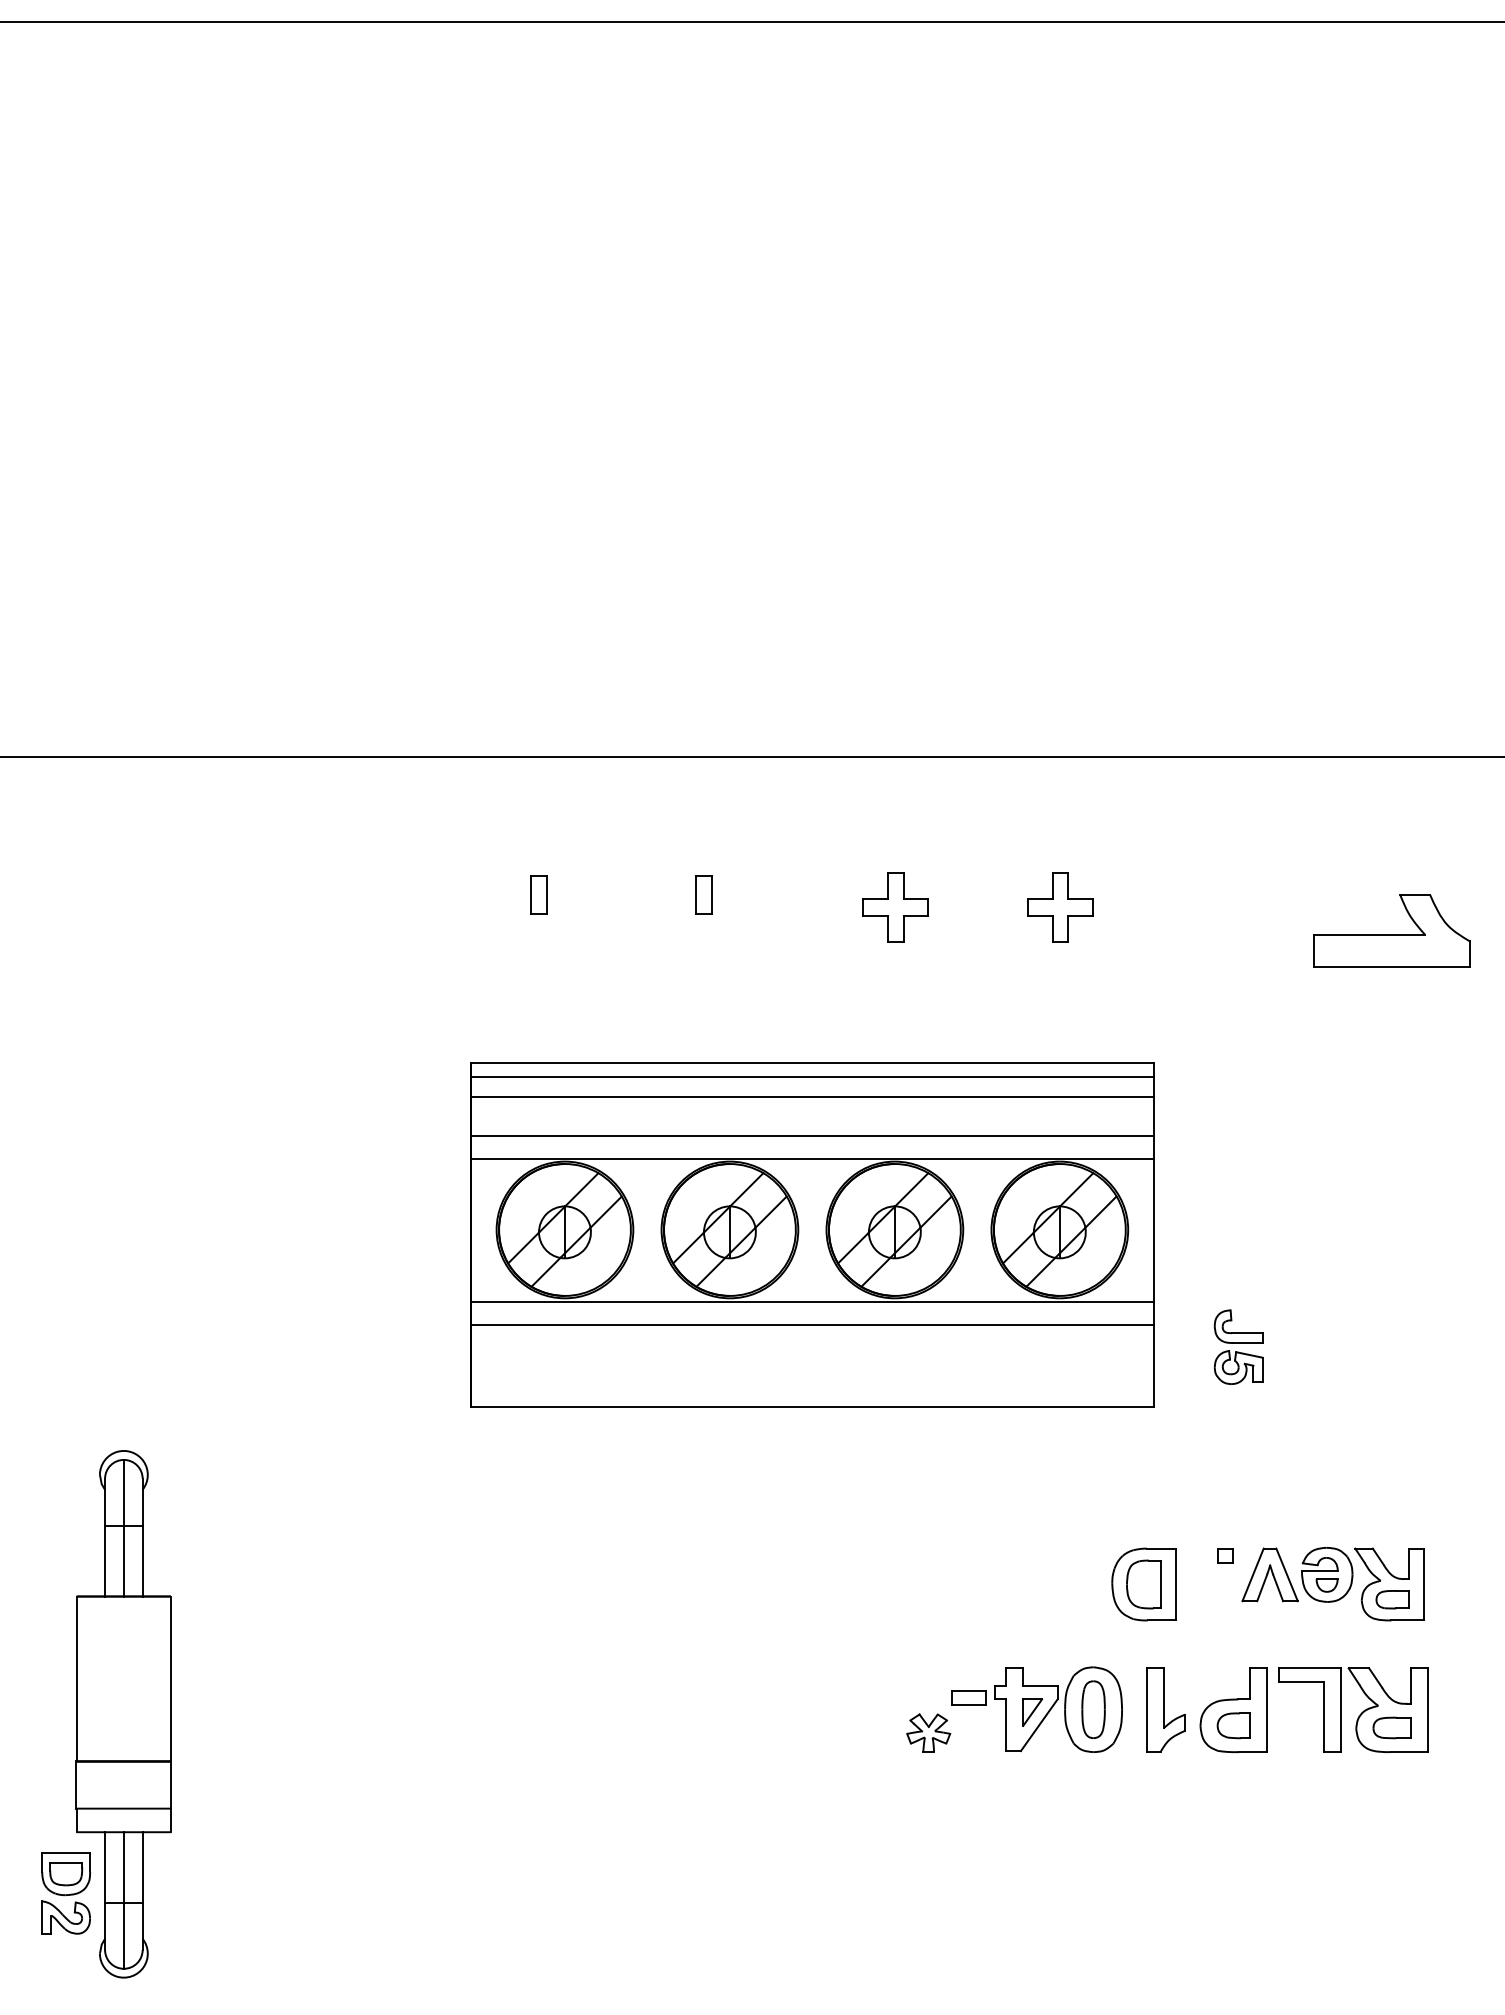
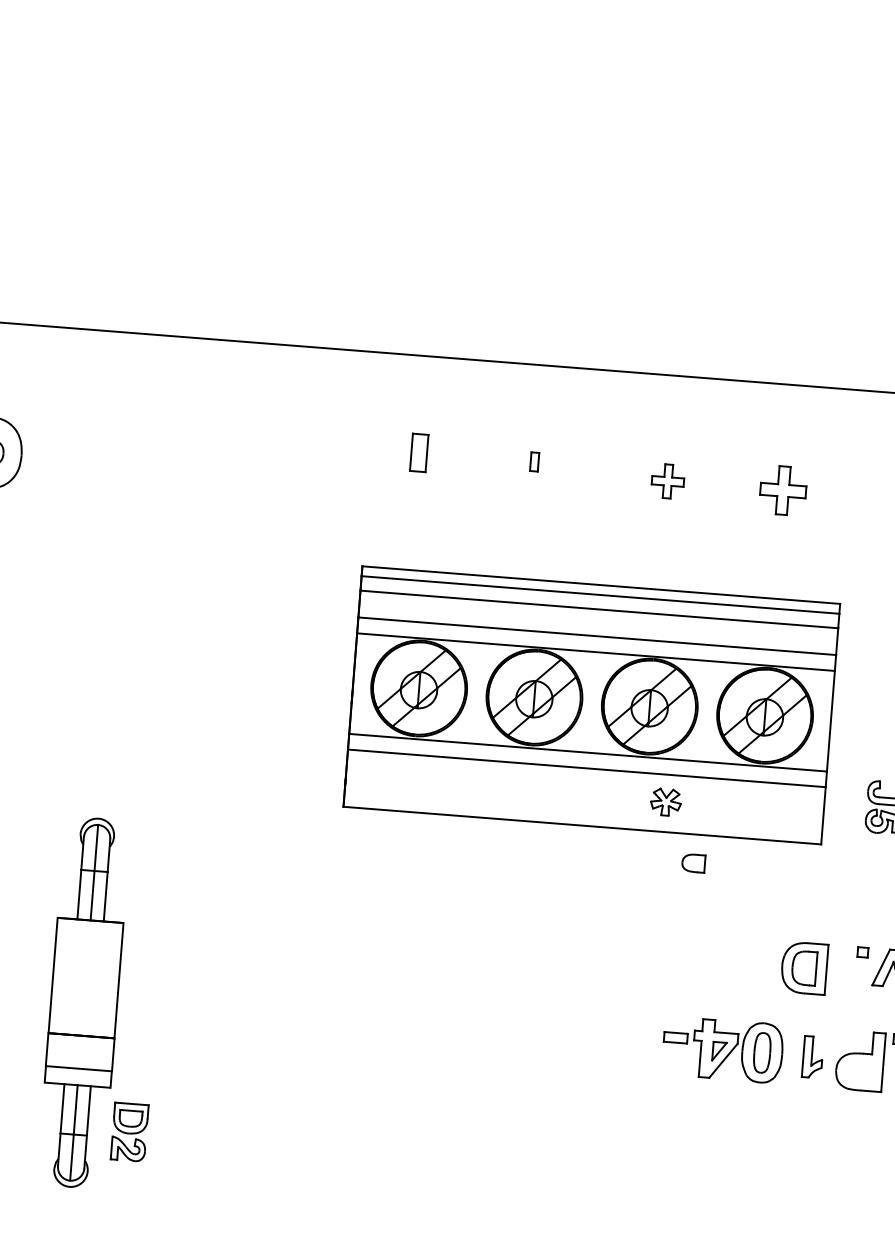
part: (538, 894) -> (419, 452), size x1.4
part: (703, 894) -> (534, 461), size x0.7
part: (895, 907) -> (667, 481), size x0.7
part: (1165, 1709) -> (812, 1056), size x0.7
part: (1233, 1725) -> (693, 863), moved
part: (928, 1732) -> (665, 801), moved
part: (65, 1893) -> (129, 1132), moved

